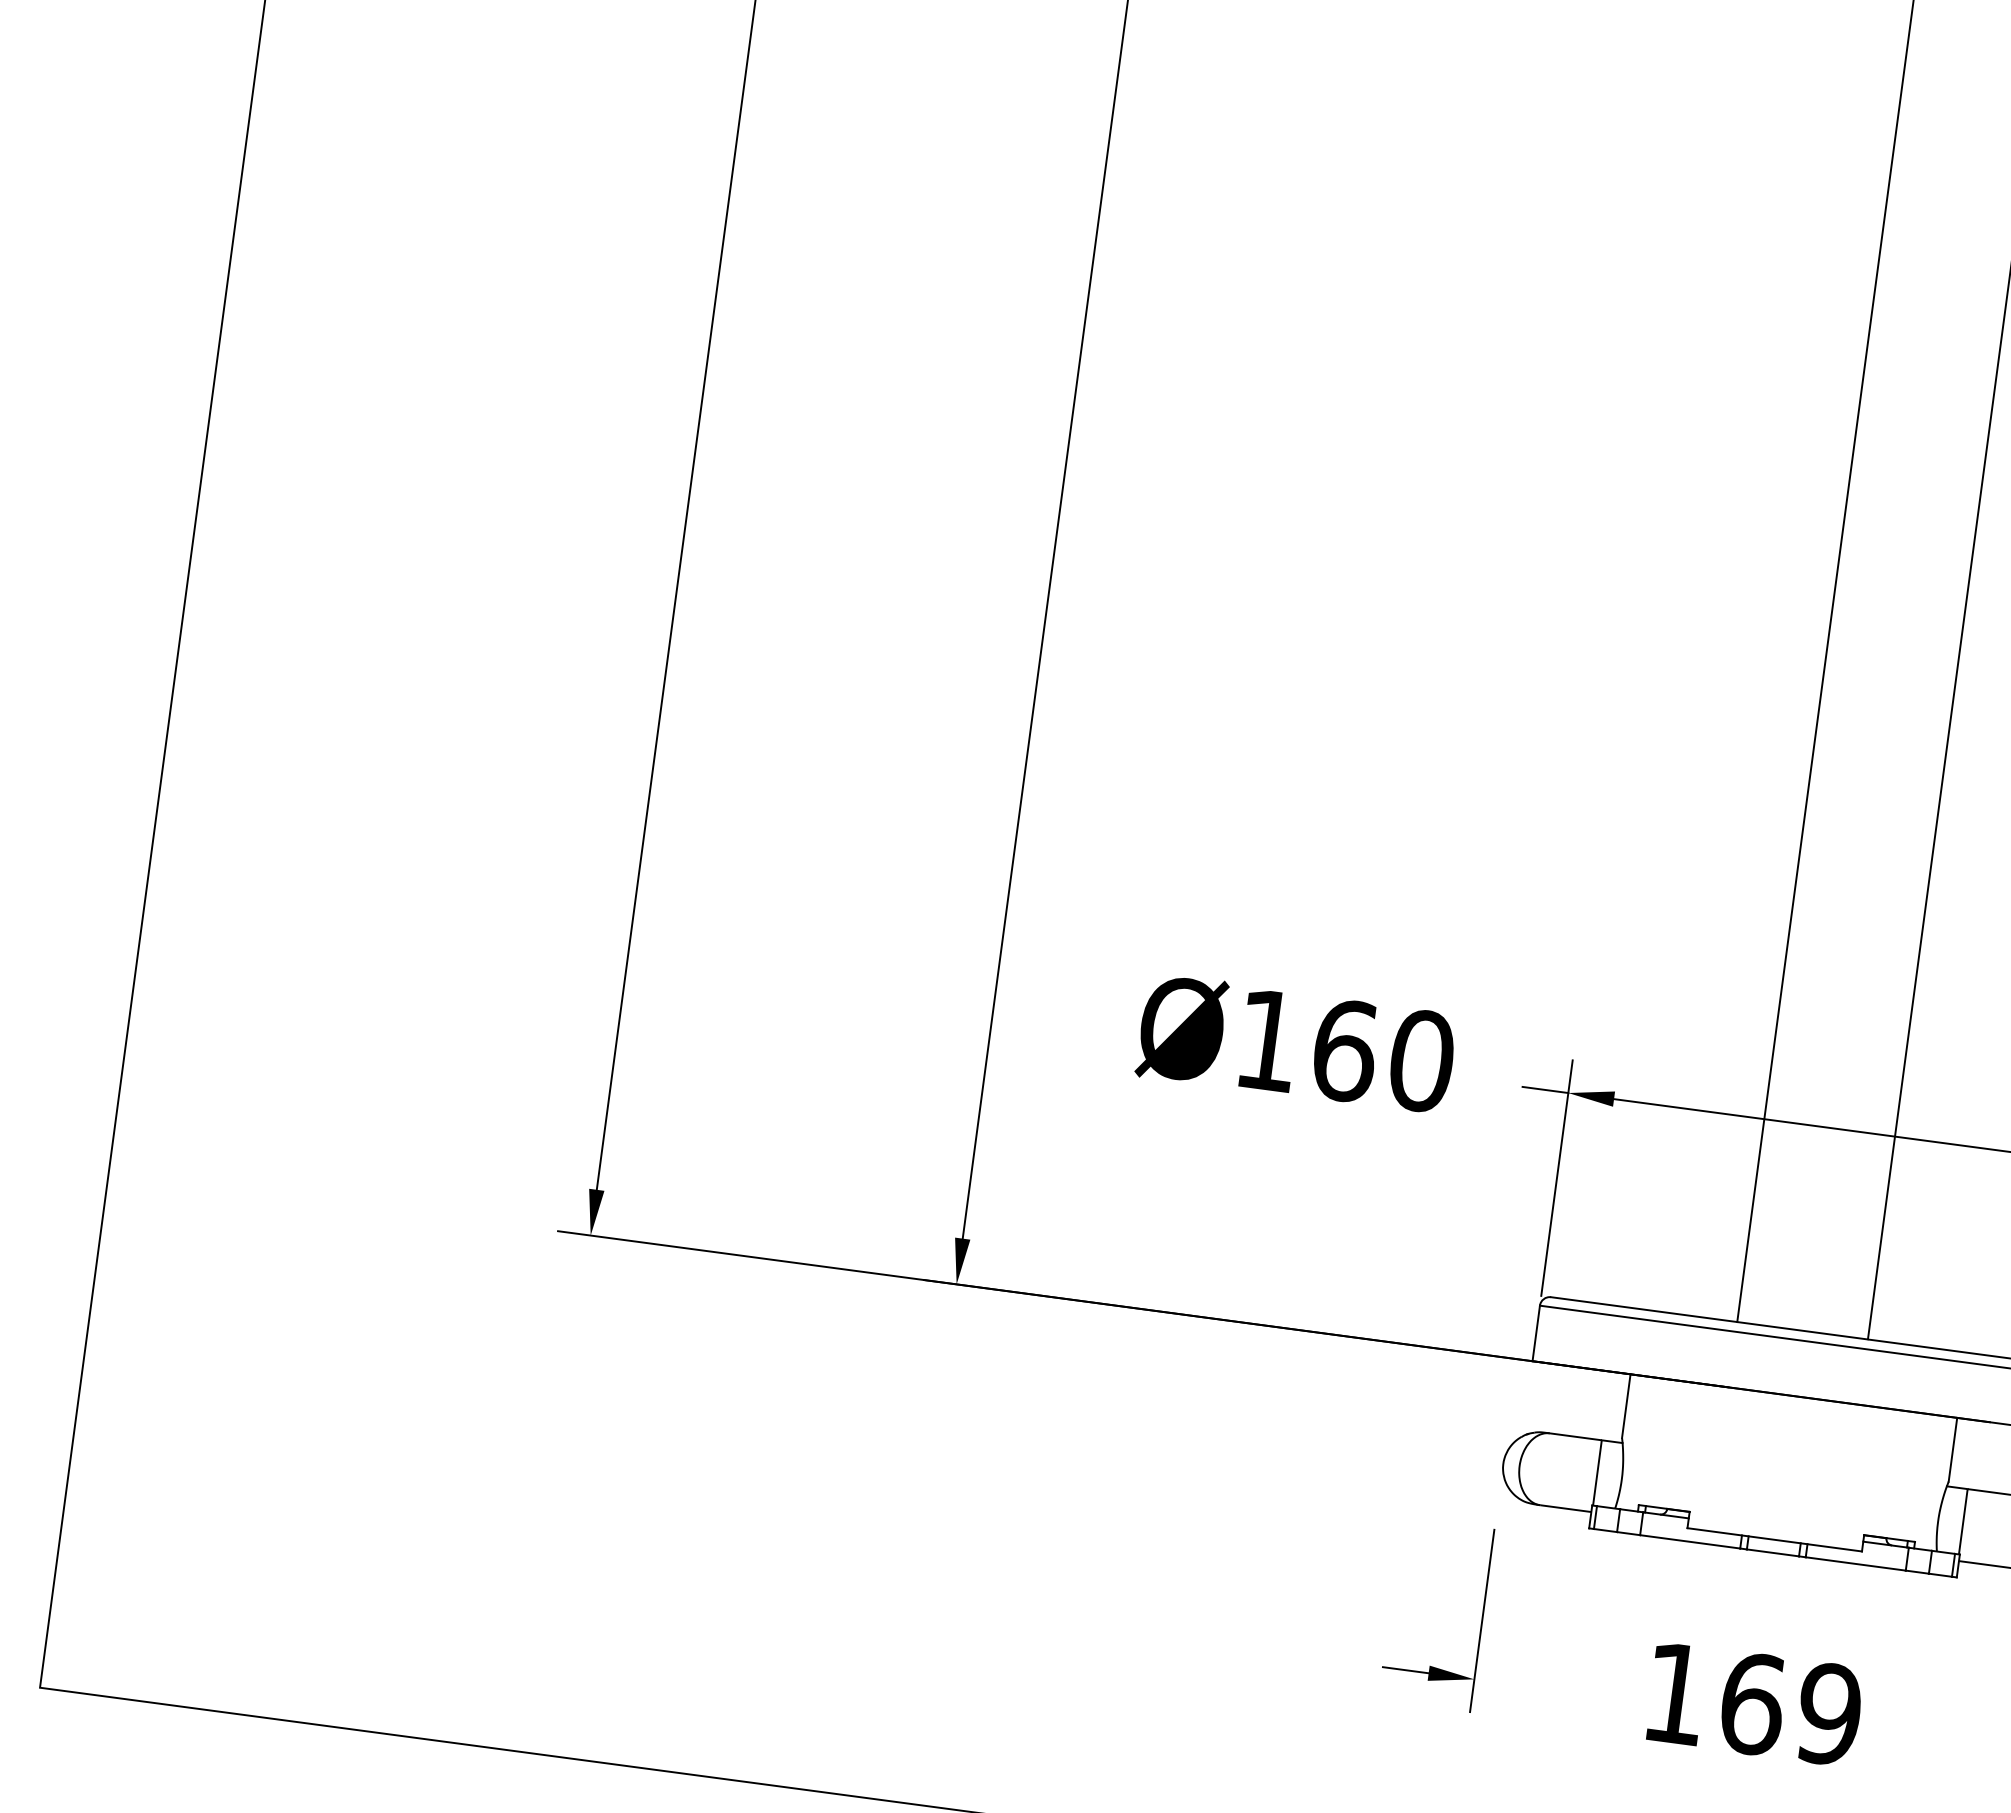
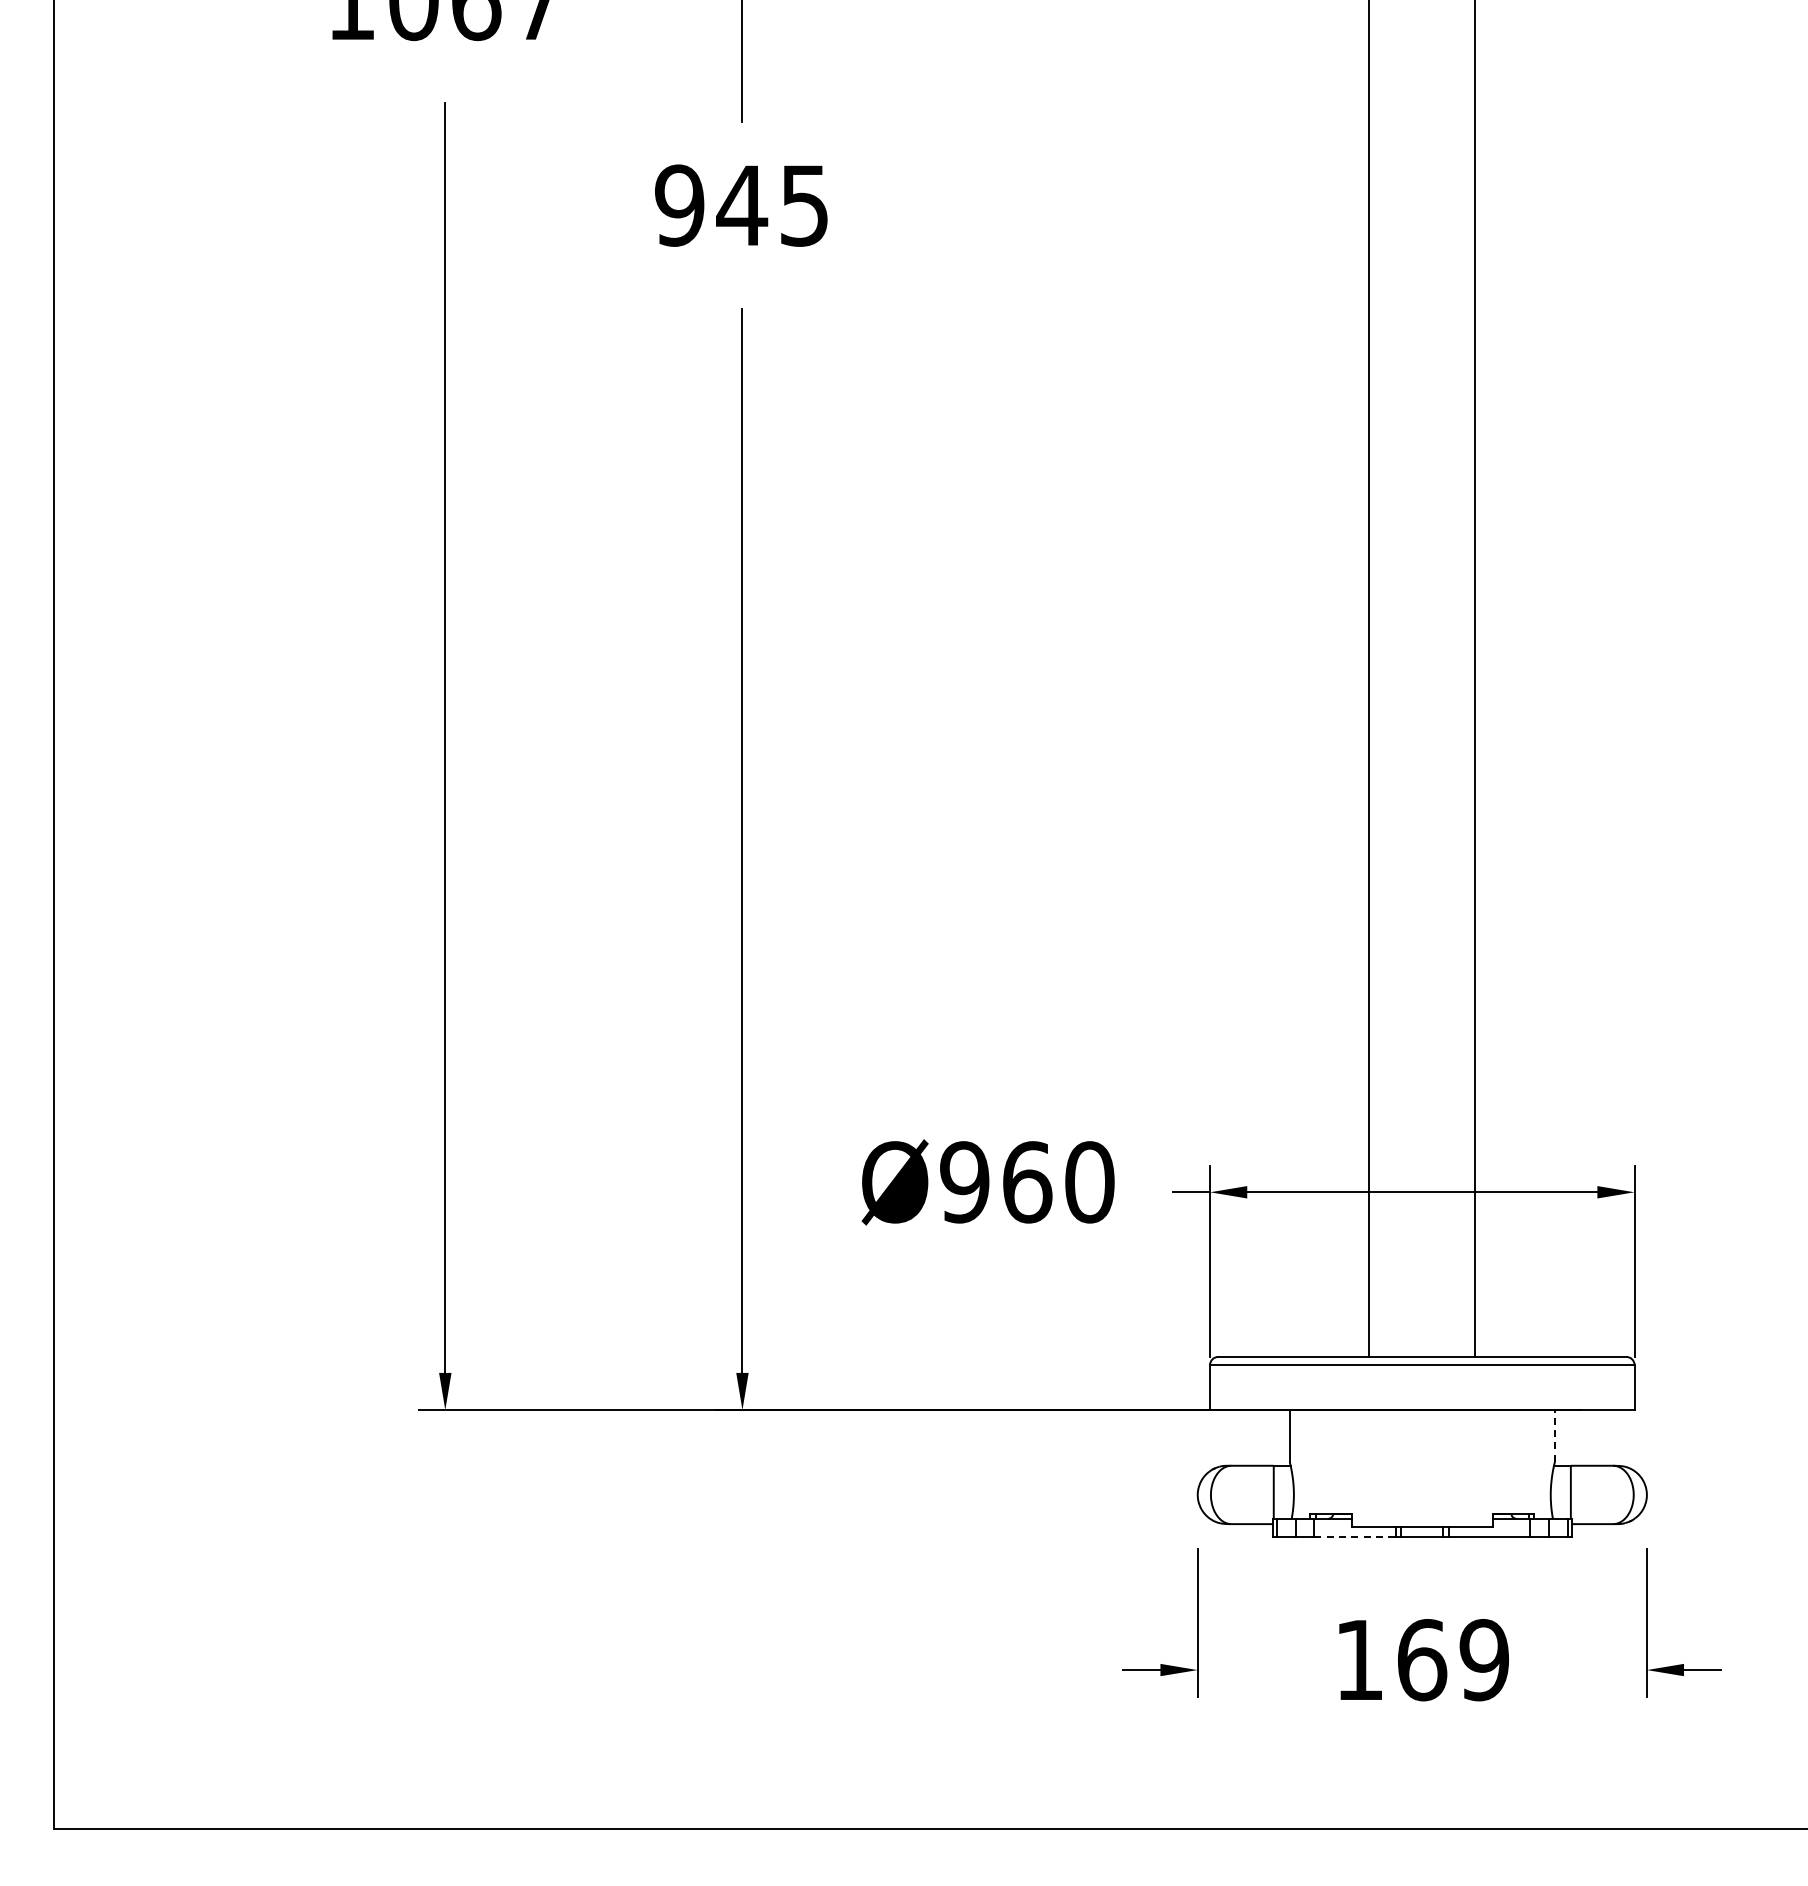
text: (1267, 1040) -> (964, 1182), Ø160 -> Ø960
line: (1952, 1449) -> (1554, 1435), solid -> dashed
line: (1690, 1542) -> (1355, 1537), solid -> dashed

